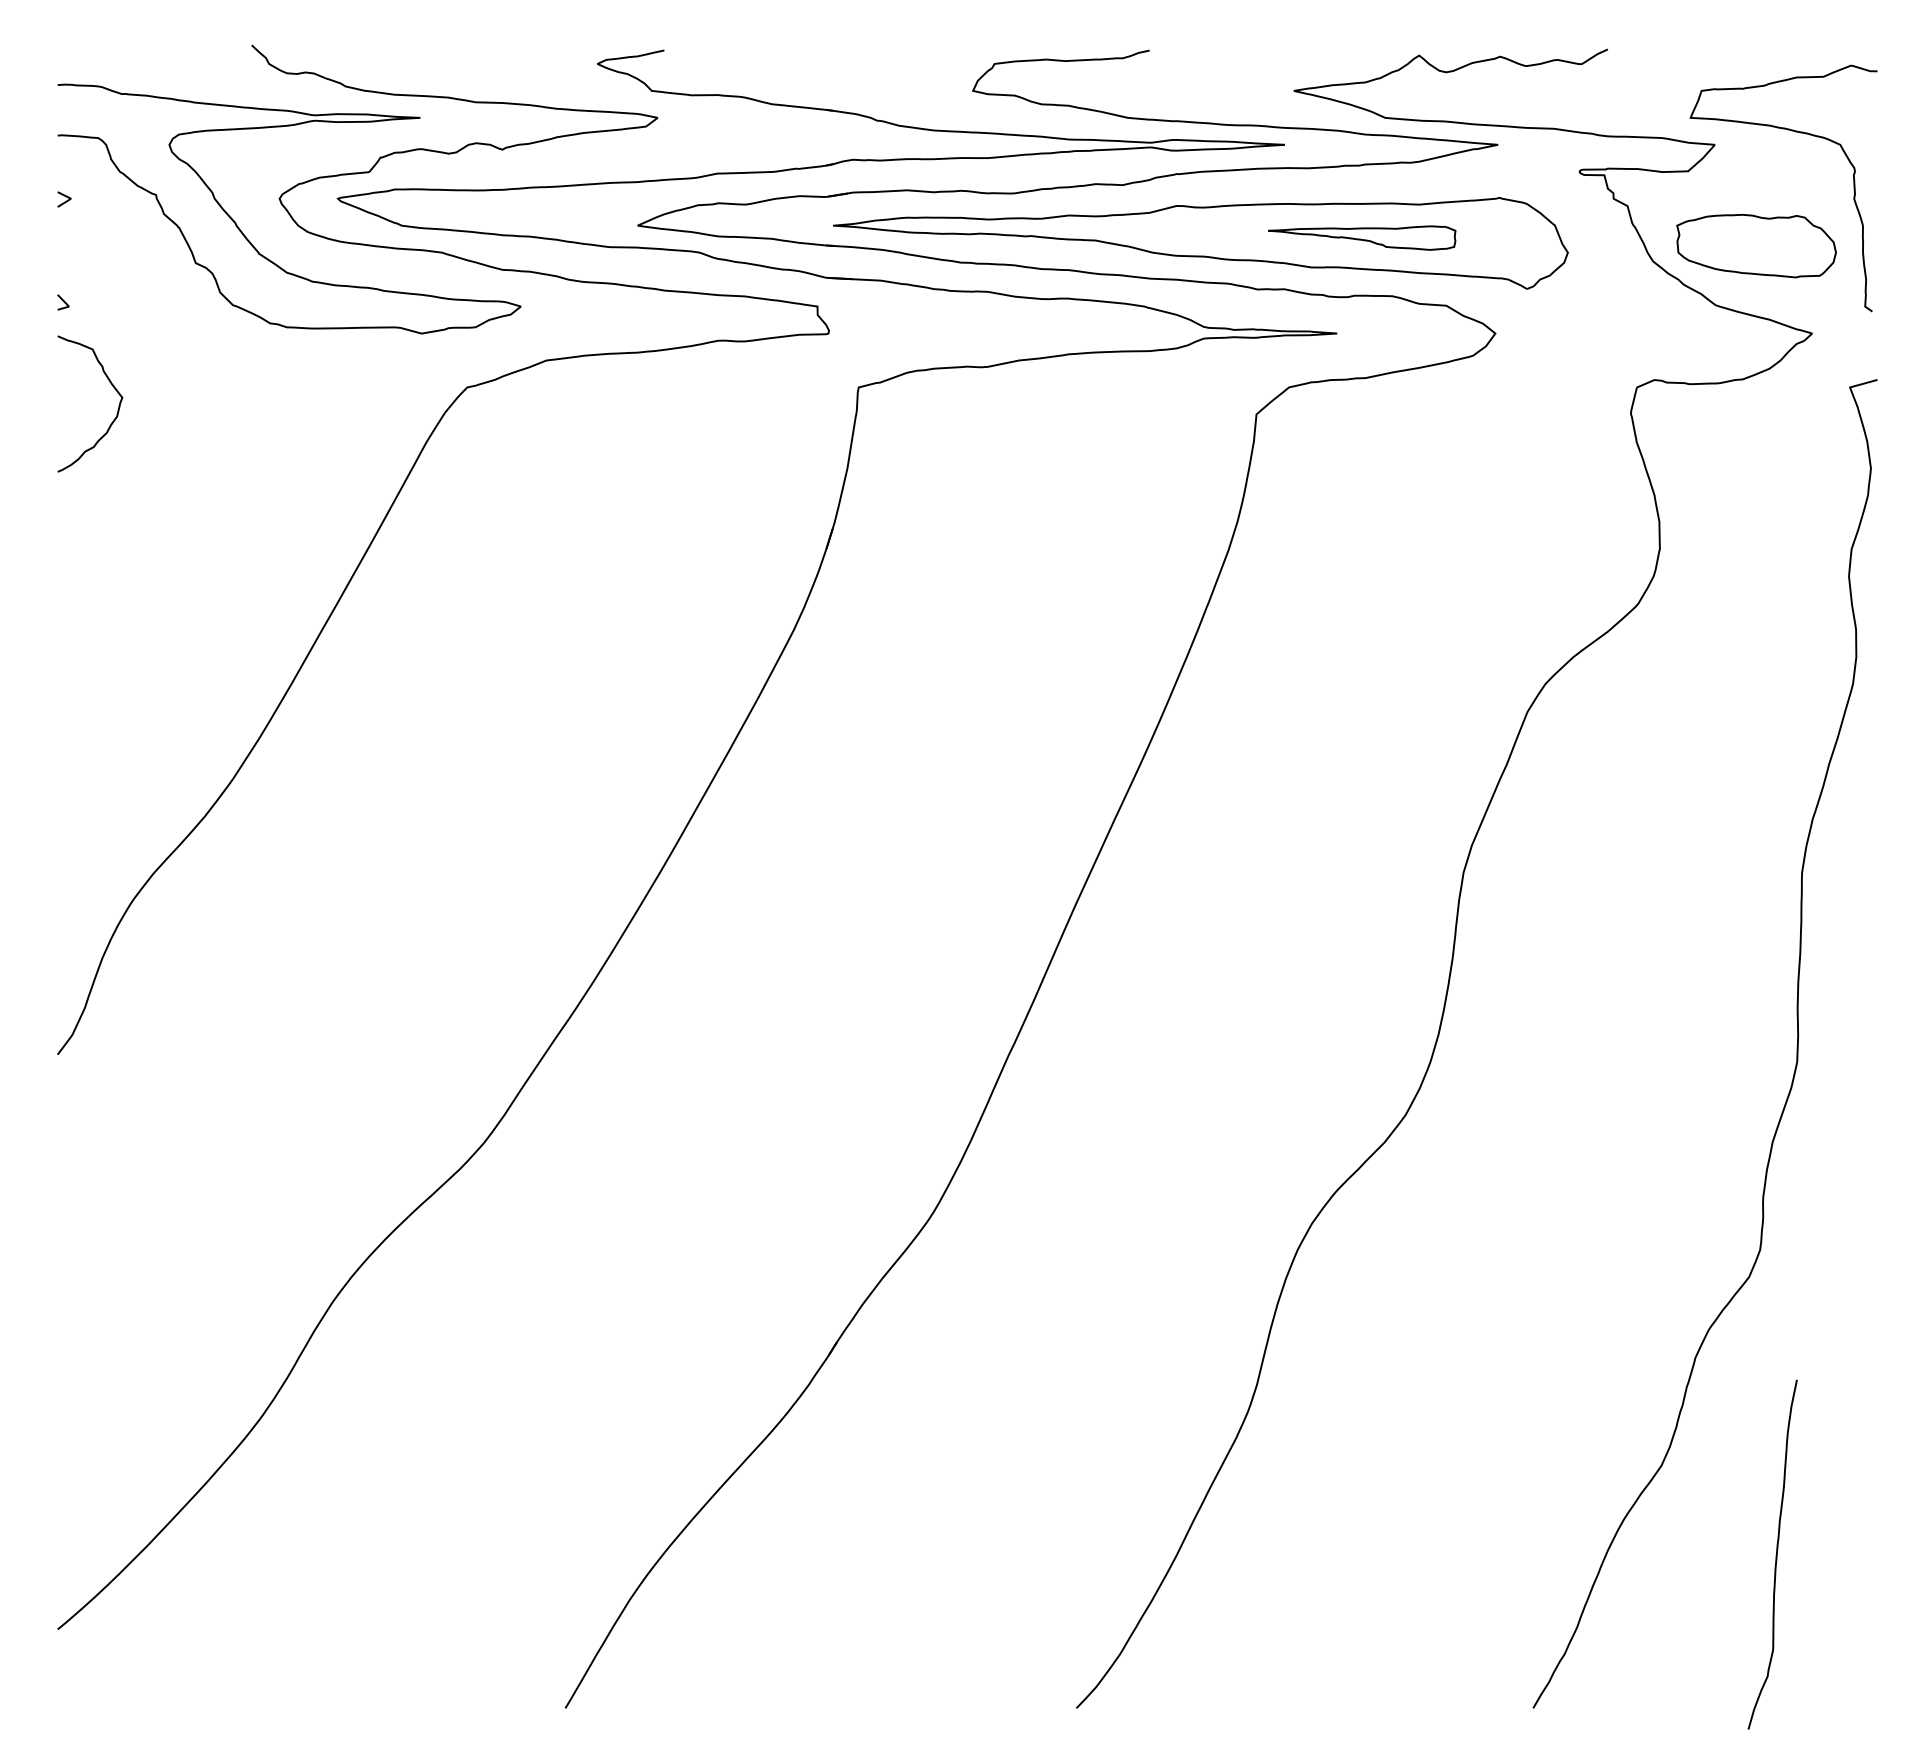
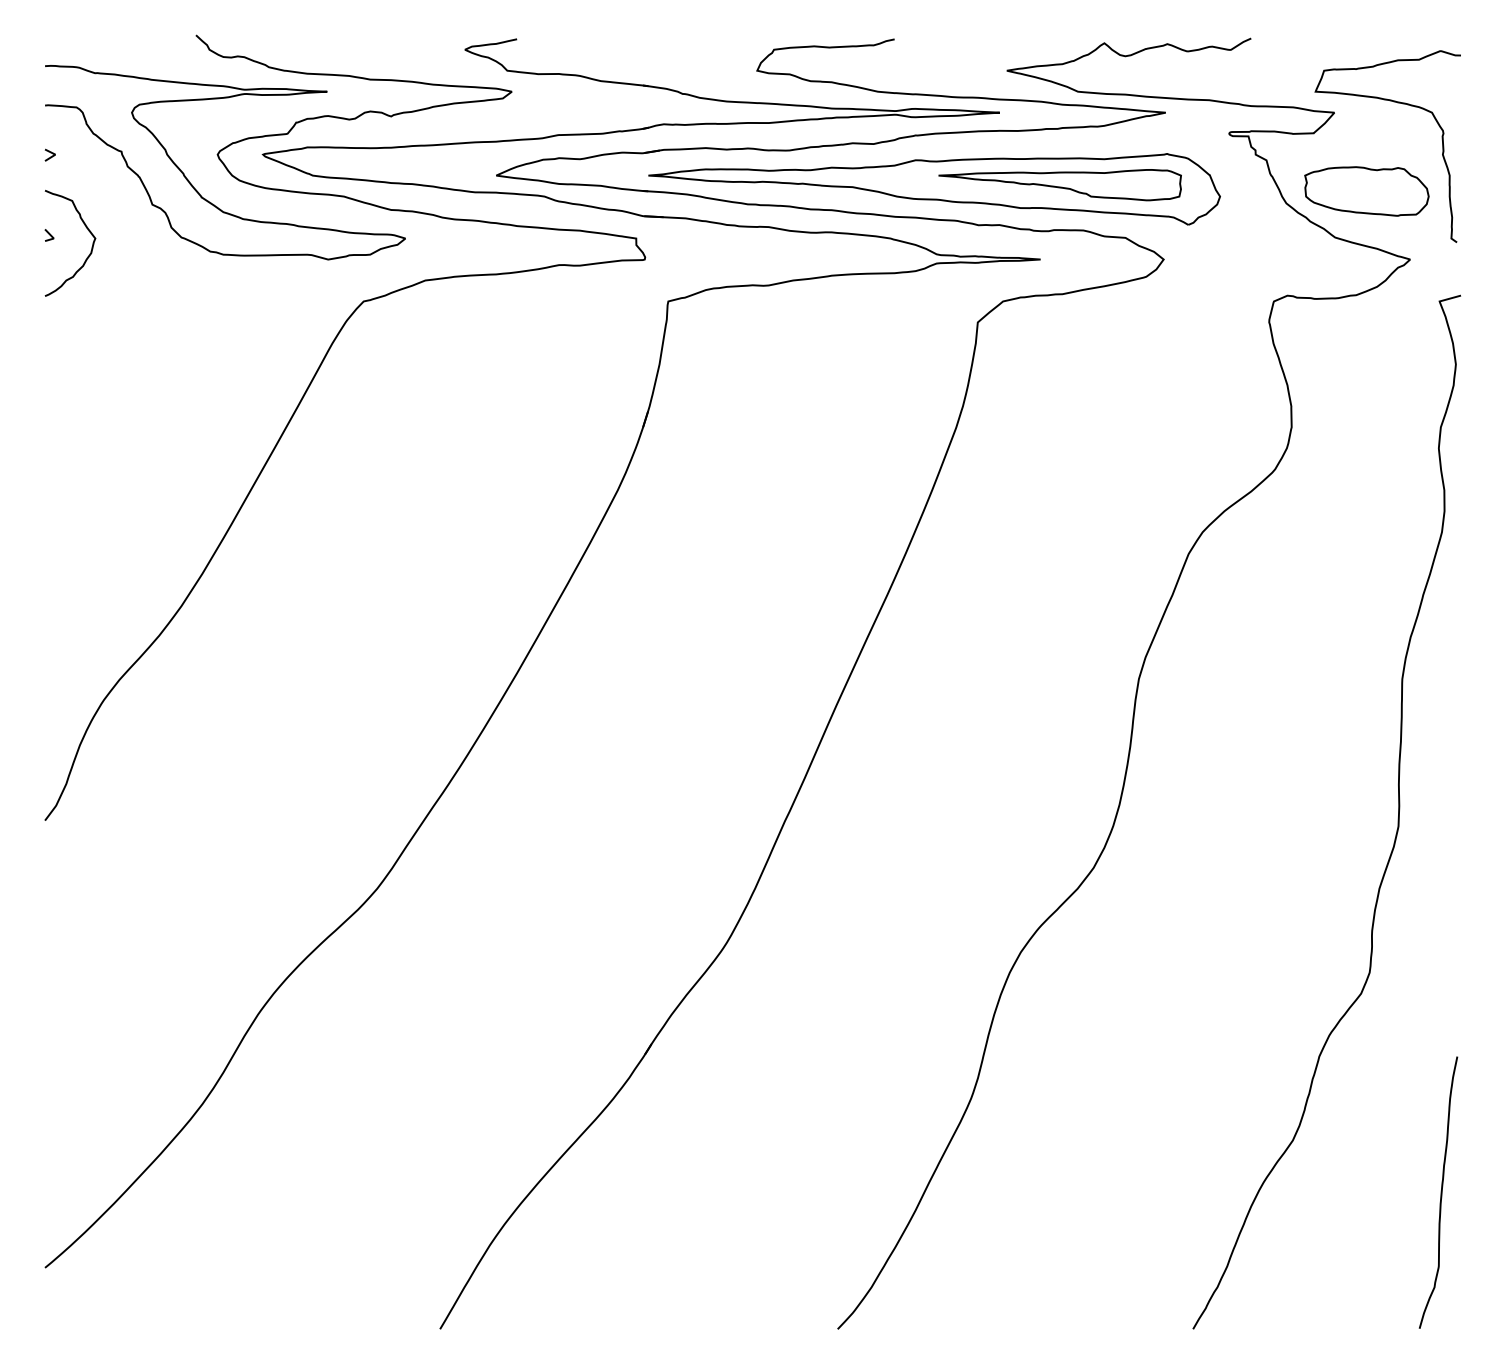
part: (1361, 238) -> (1059, 185), size x1.67
curve: (117, 408) -> (91, 246), moved
curve: (1775, 1554) -> (1440, 1192), moved

